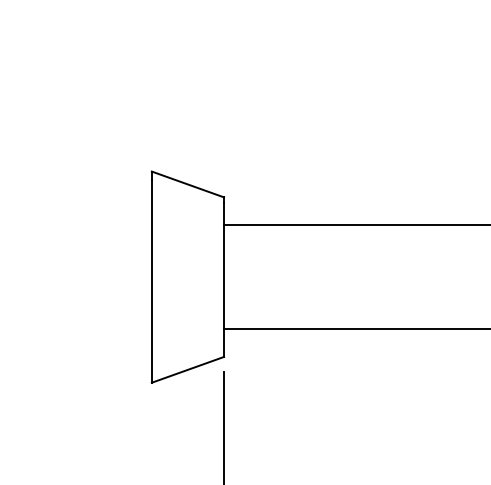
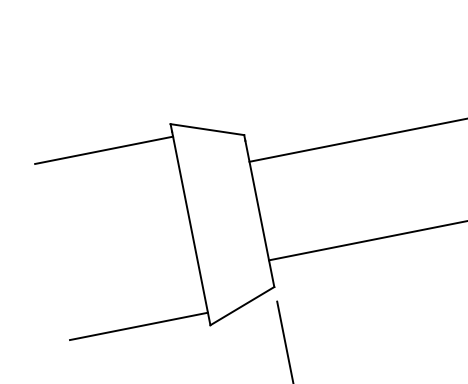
line: (78, 184) -> (103, 150), added
line: (78, 369) -> (138, 326), added

